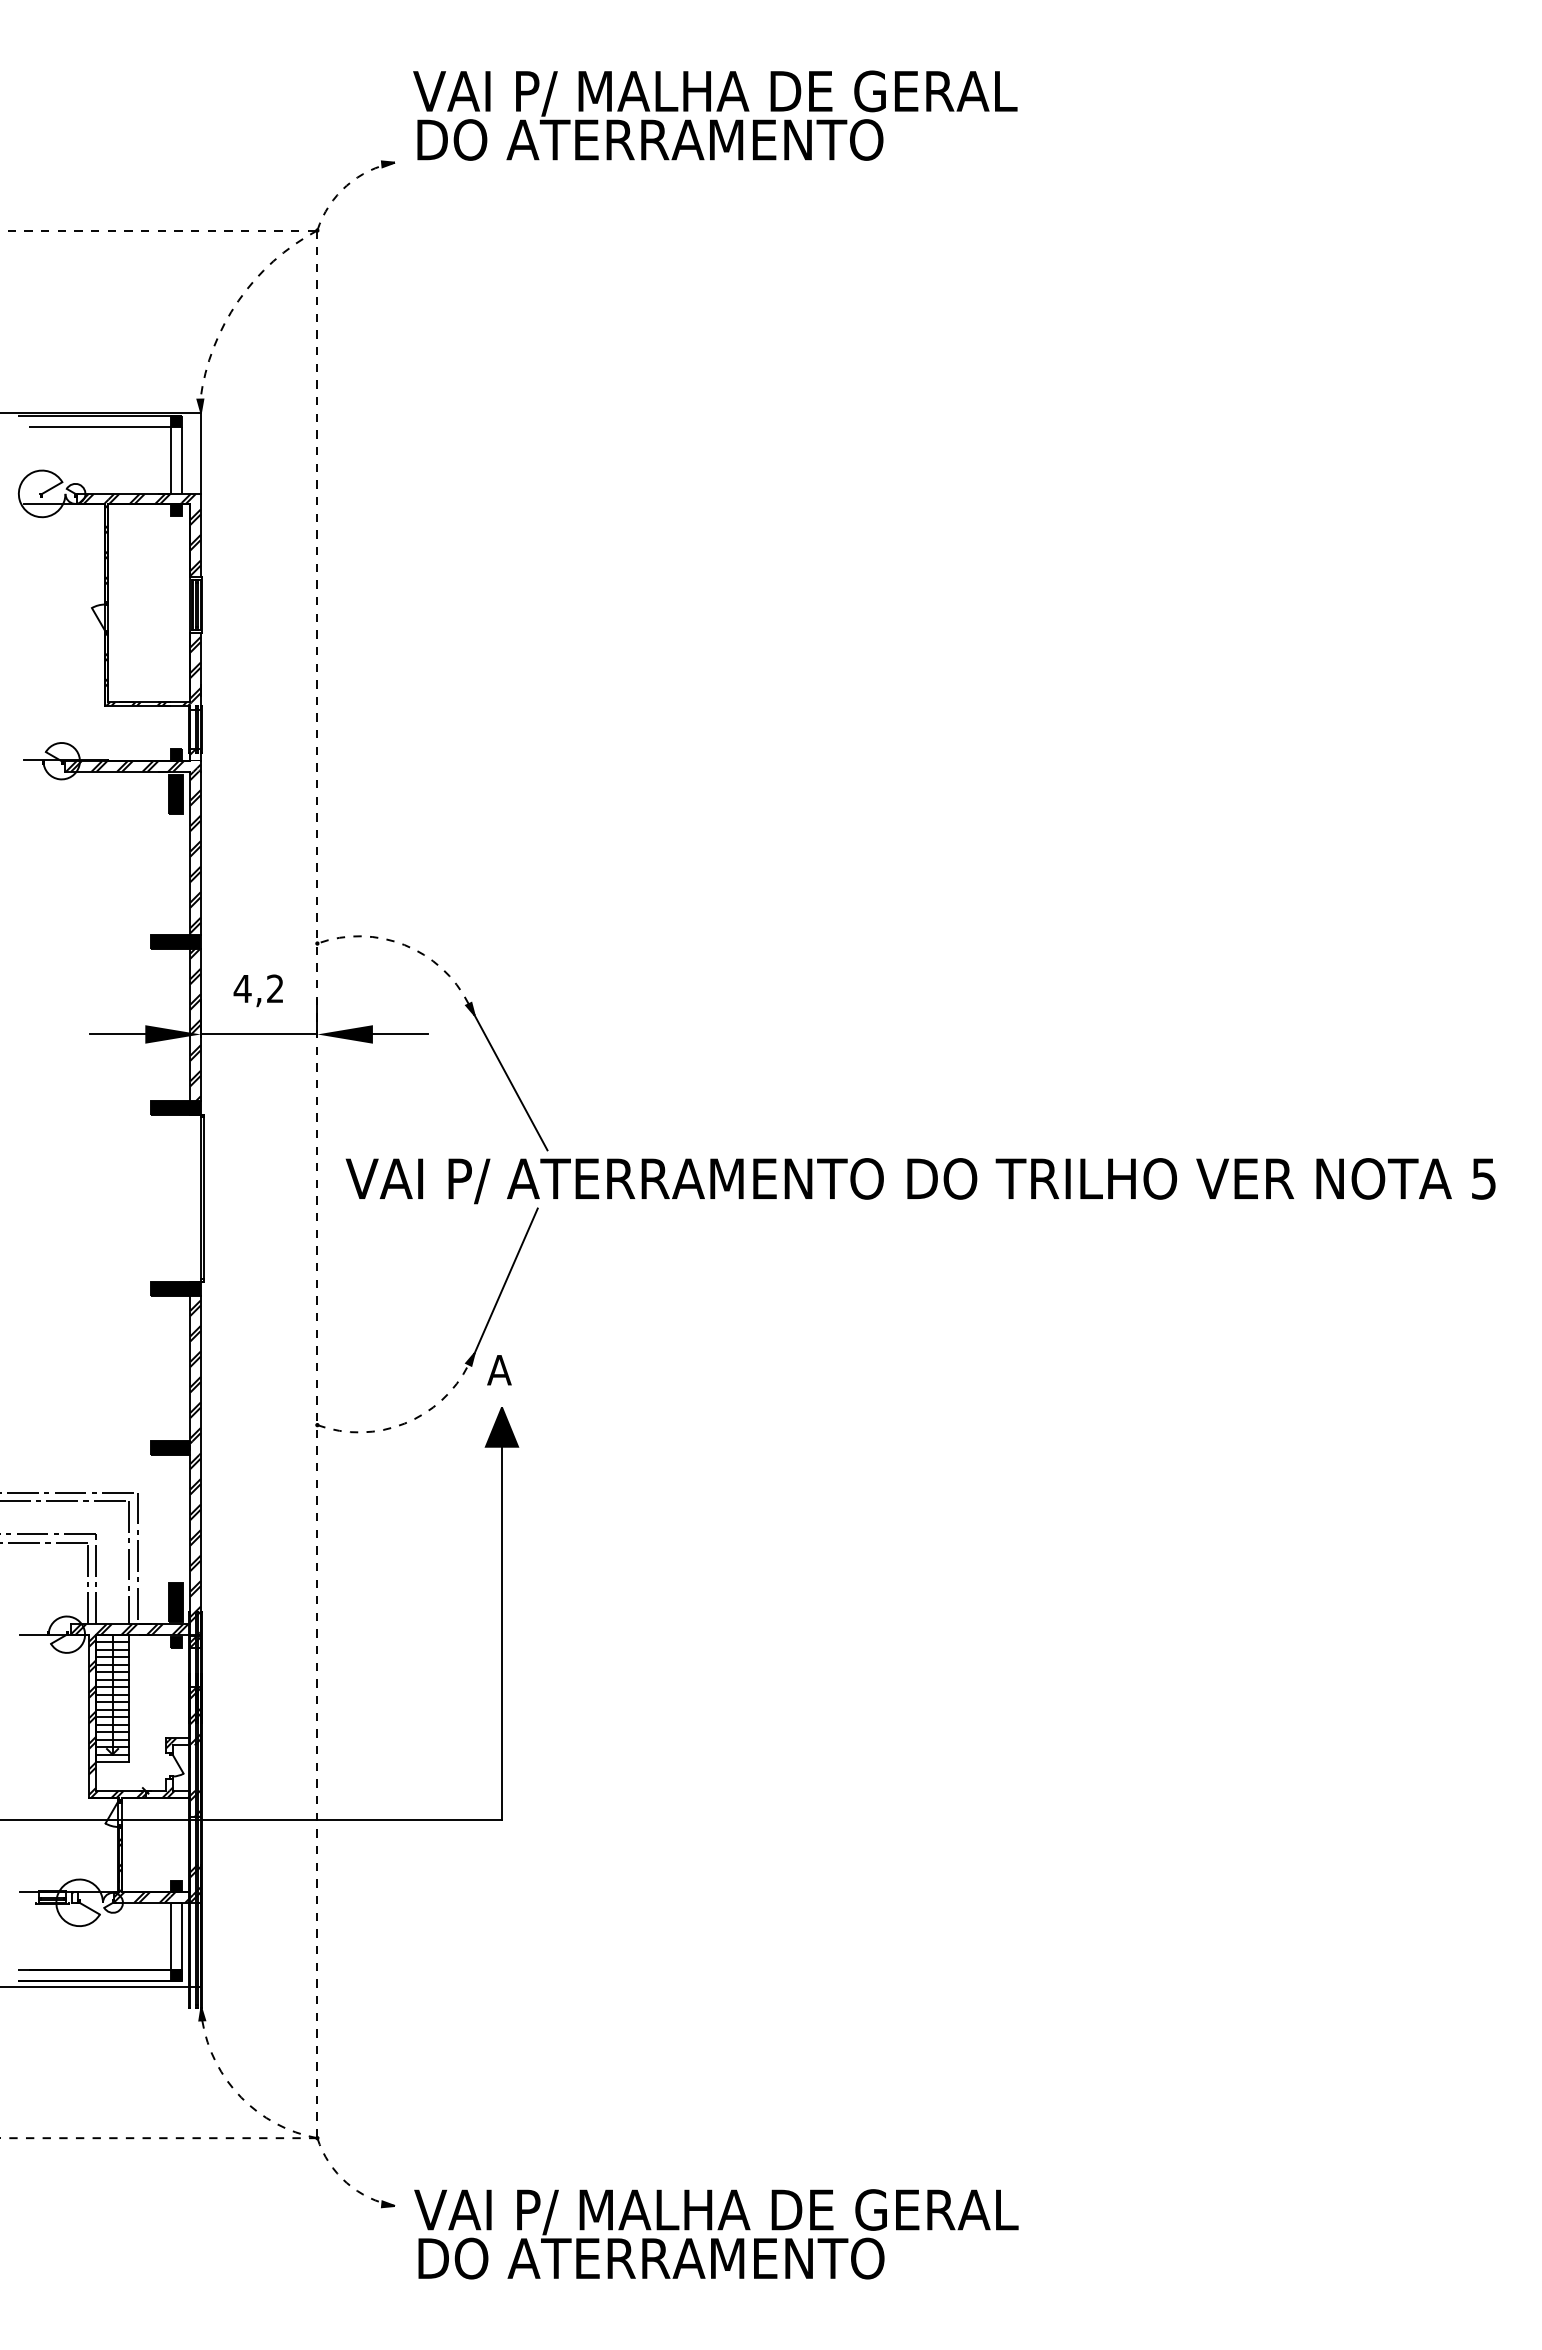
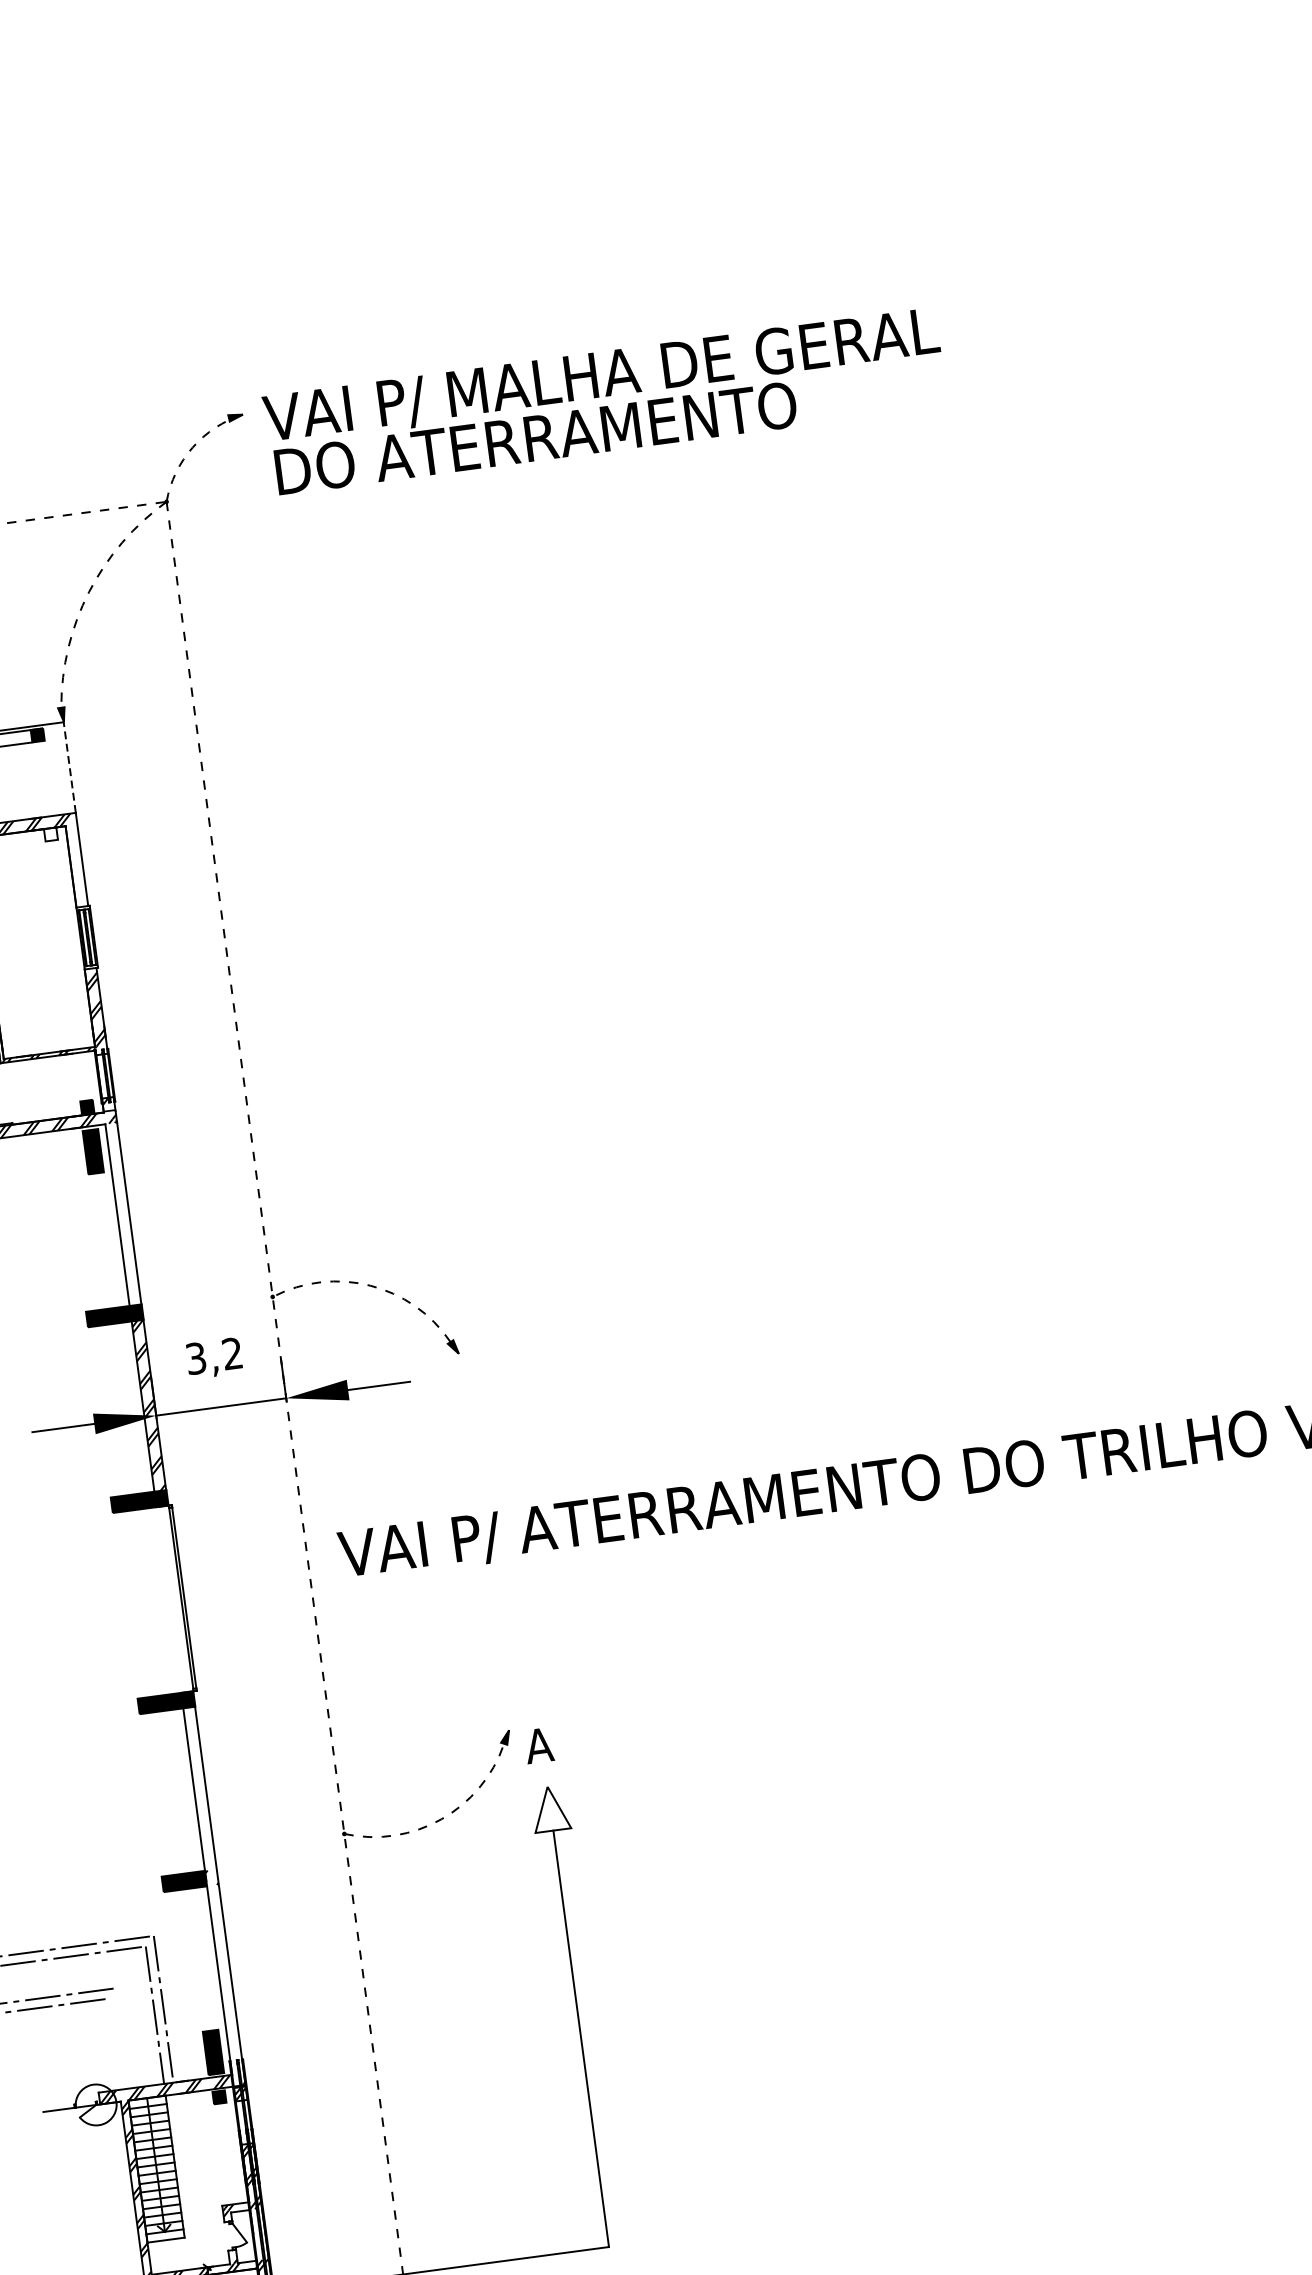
text: (715, 115) -> (605, 401), moved
line: (200, 453) -> (69, 767), solid -> dashed
line: (170, 459) -> (36, 779), removed
line: (181, 459) -> (49, 777), removed
fill: (175, 509) -> (49, 834), removed
hatch: (195, 542) -> (77, 867), removed
hatch: (195, 852) -> (123, 1213), removed
text: (242, 988) -> (195, 1358), 4,2 -> 3,2
line: (510, 1082) -> (508, 1423), removed
line: (505, 1280) -> (532, 1644), removed
hatch: (195, 1370) -> (200, 1791), removed
fill: (501, 1426) -> (549, 1808), removed
hatch: (195, 1538) -> (225, 1978), removed
line: (95, 1579) -> (119, 2039), removed
line: (87, 1583) -> (111, 2044), removed

